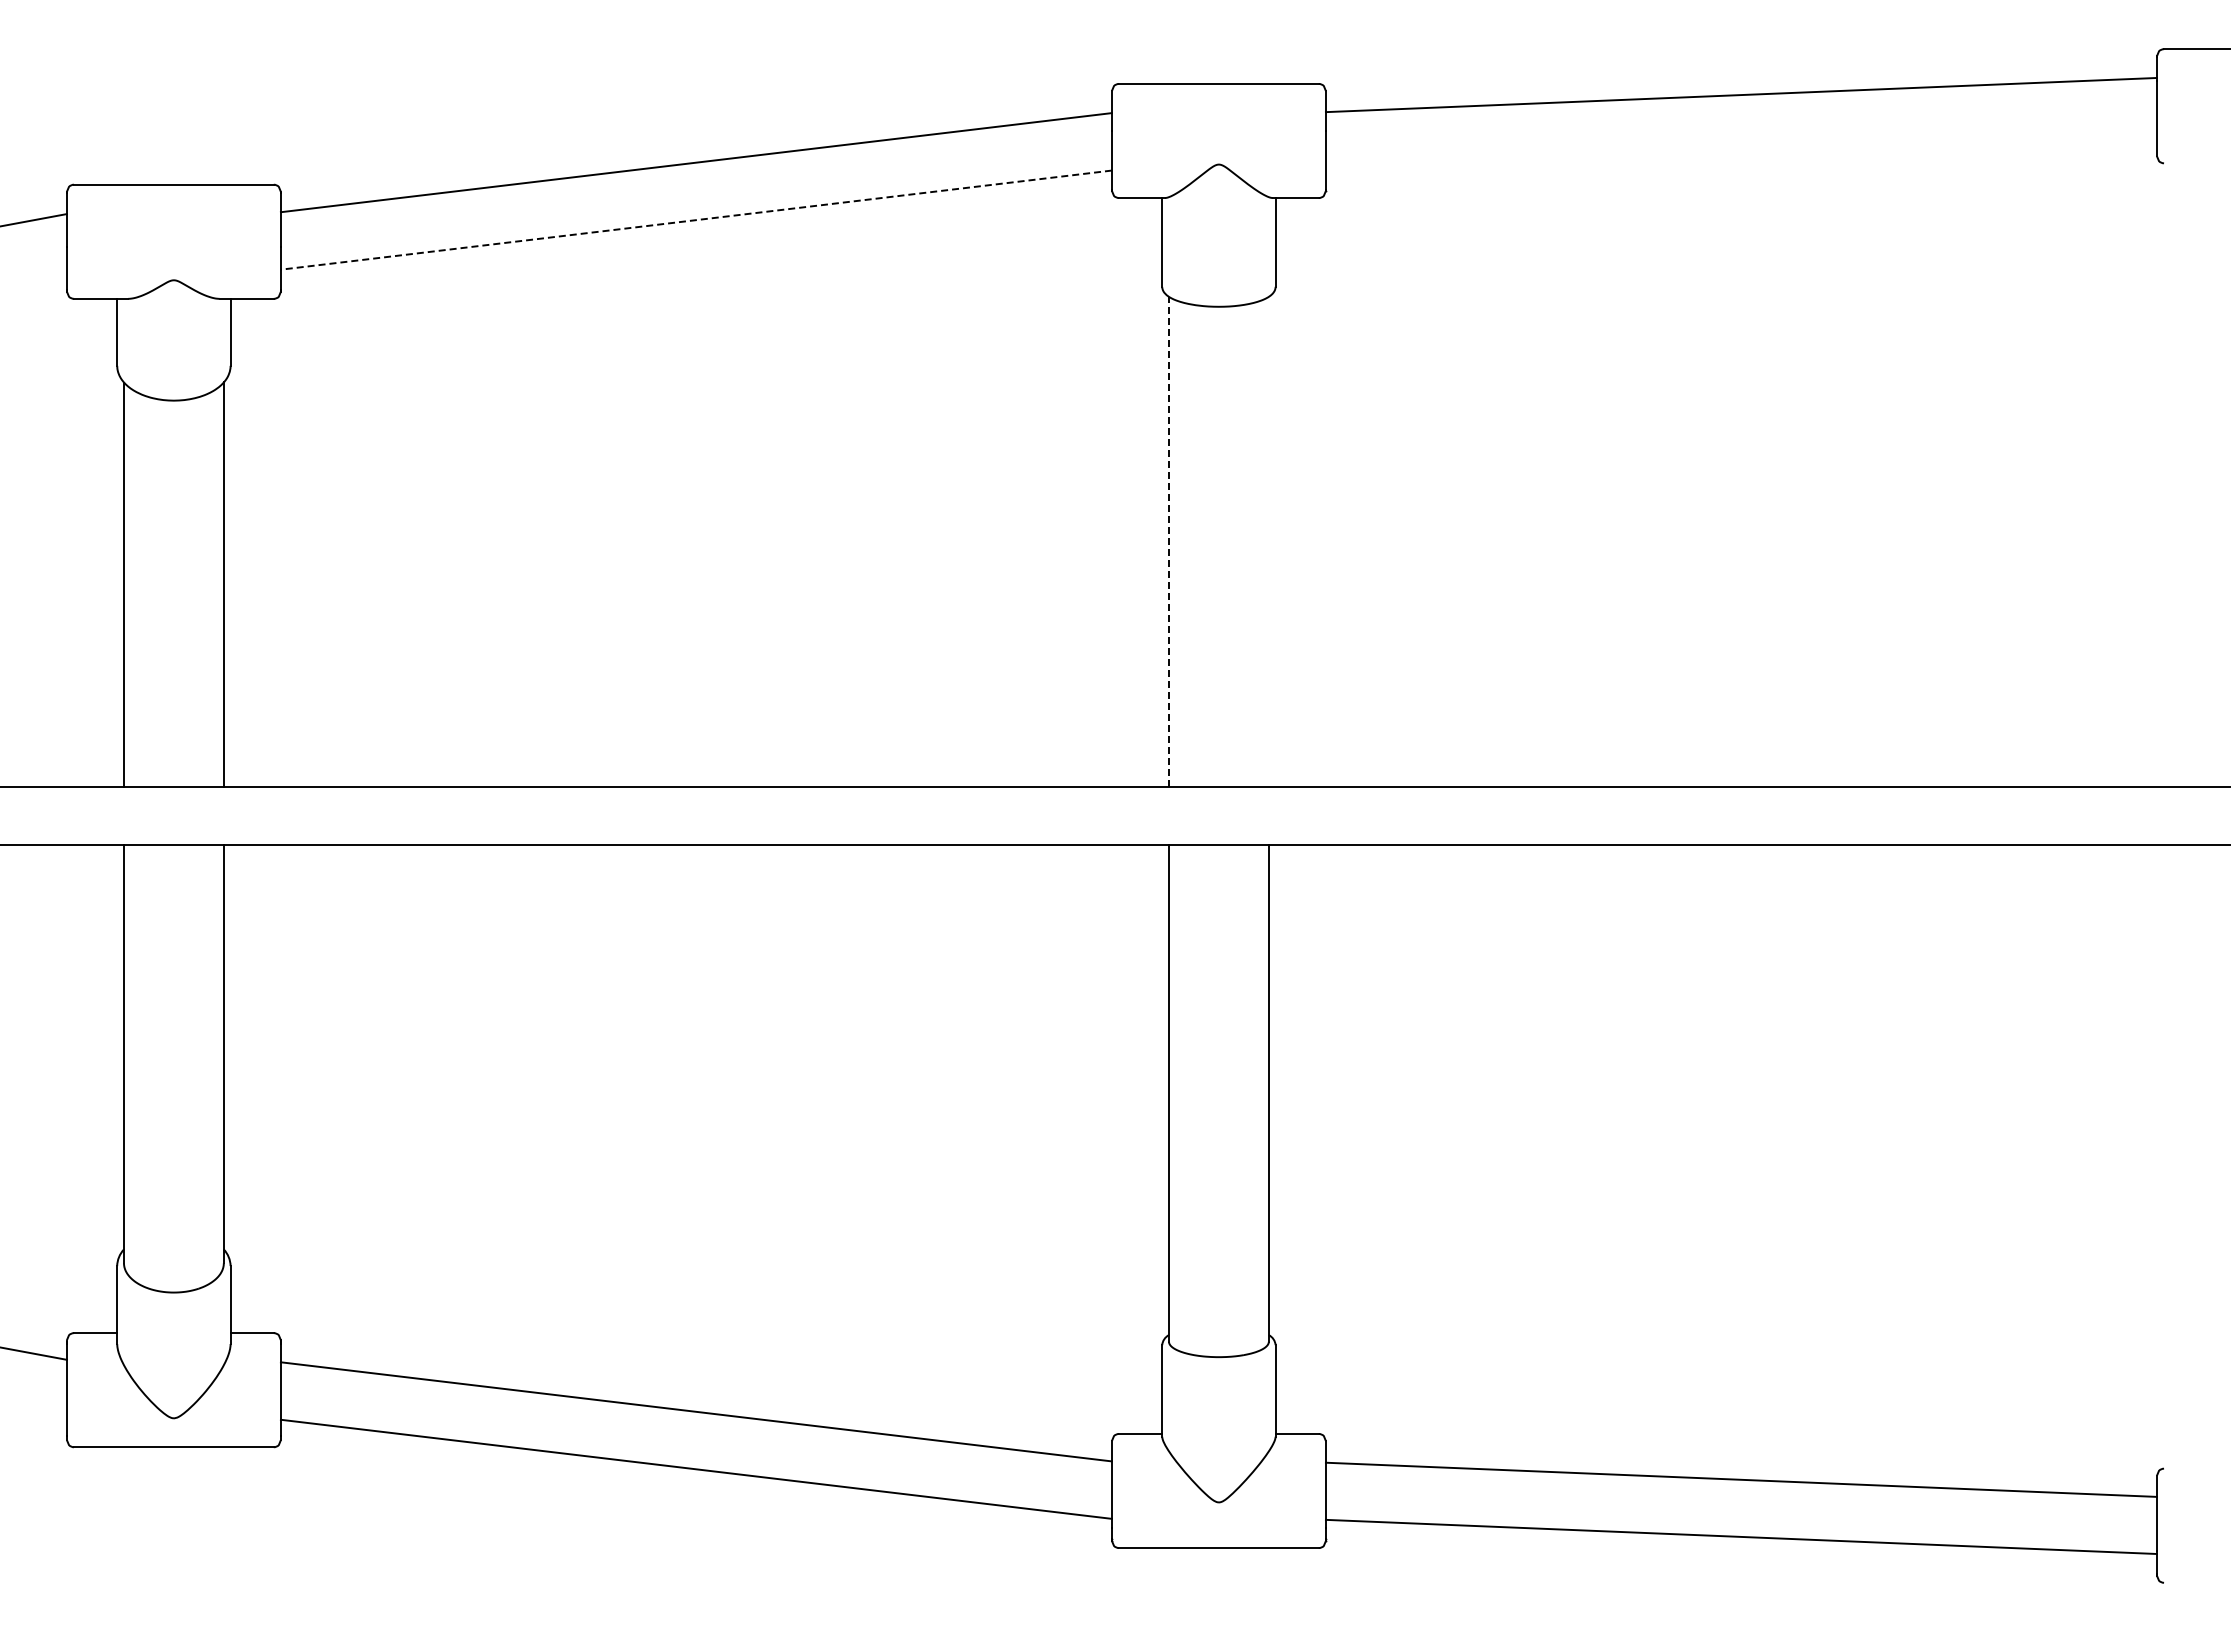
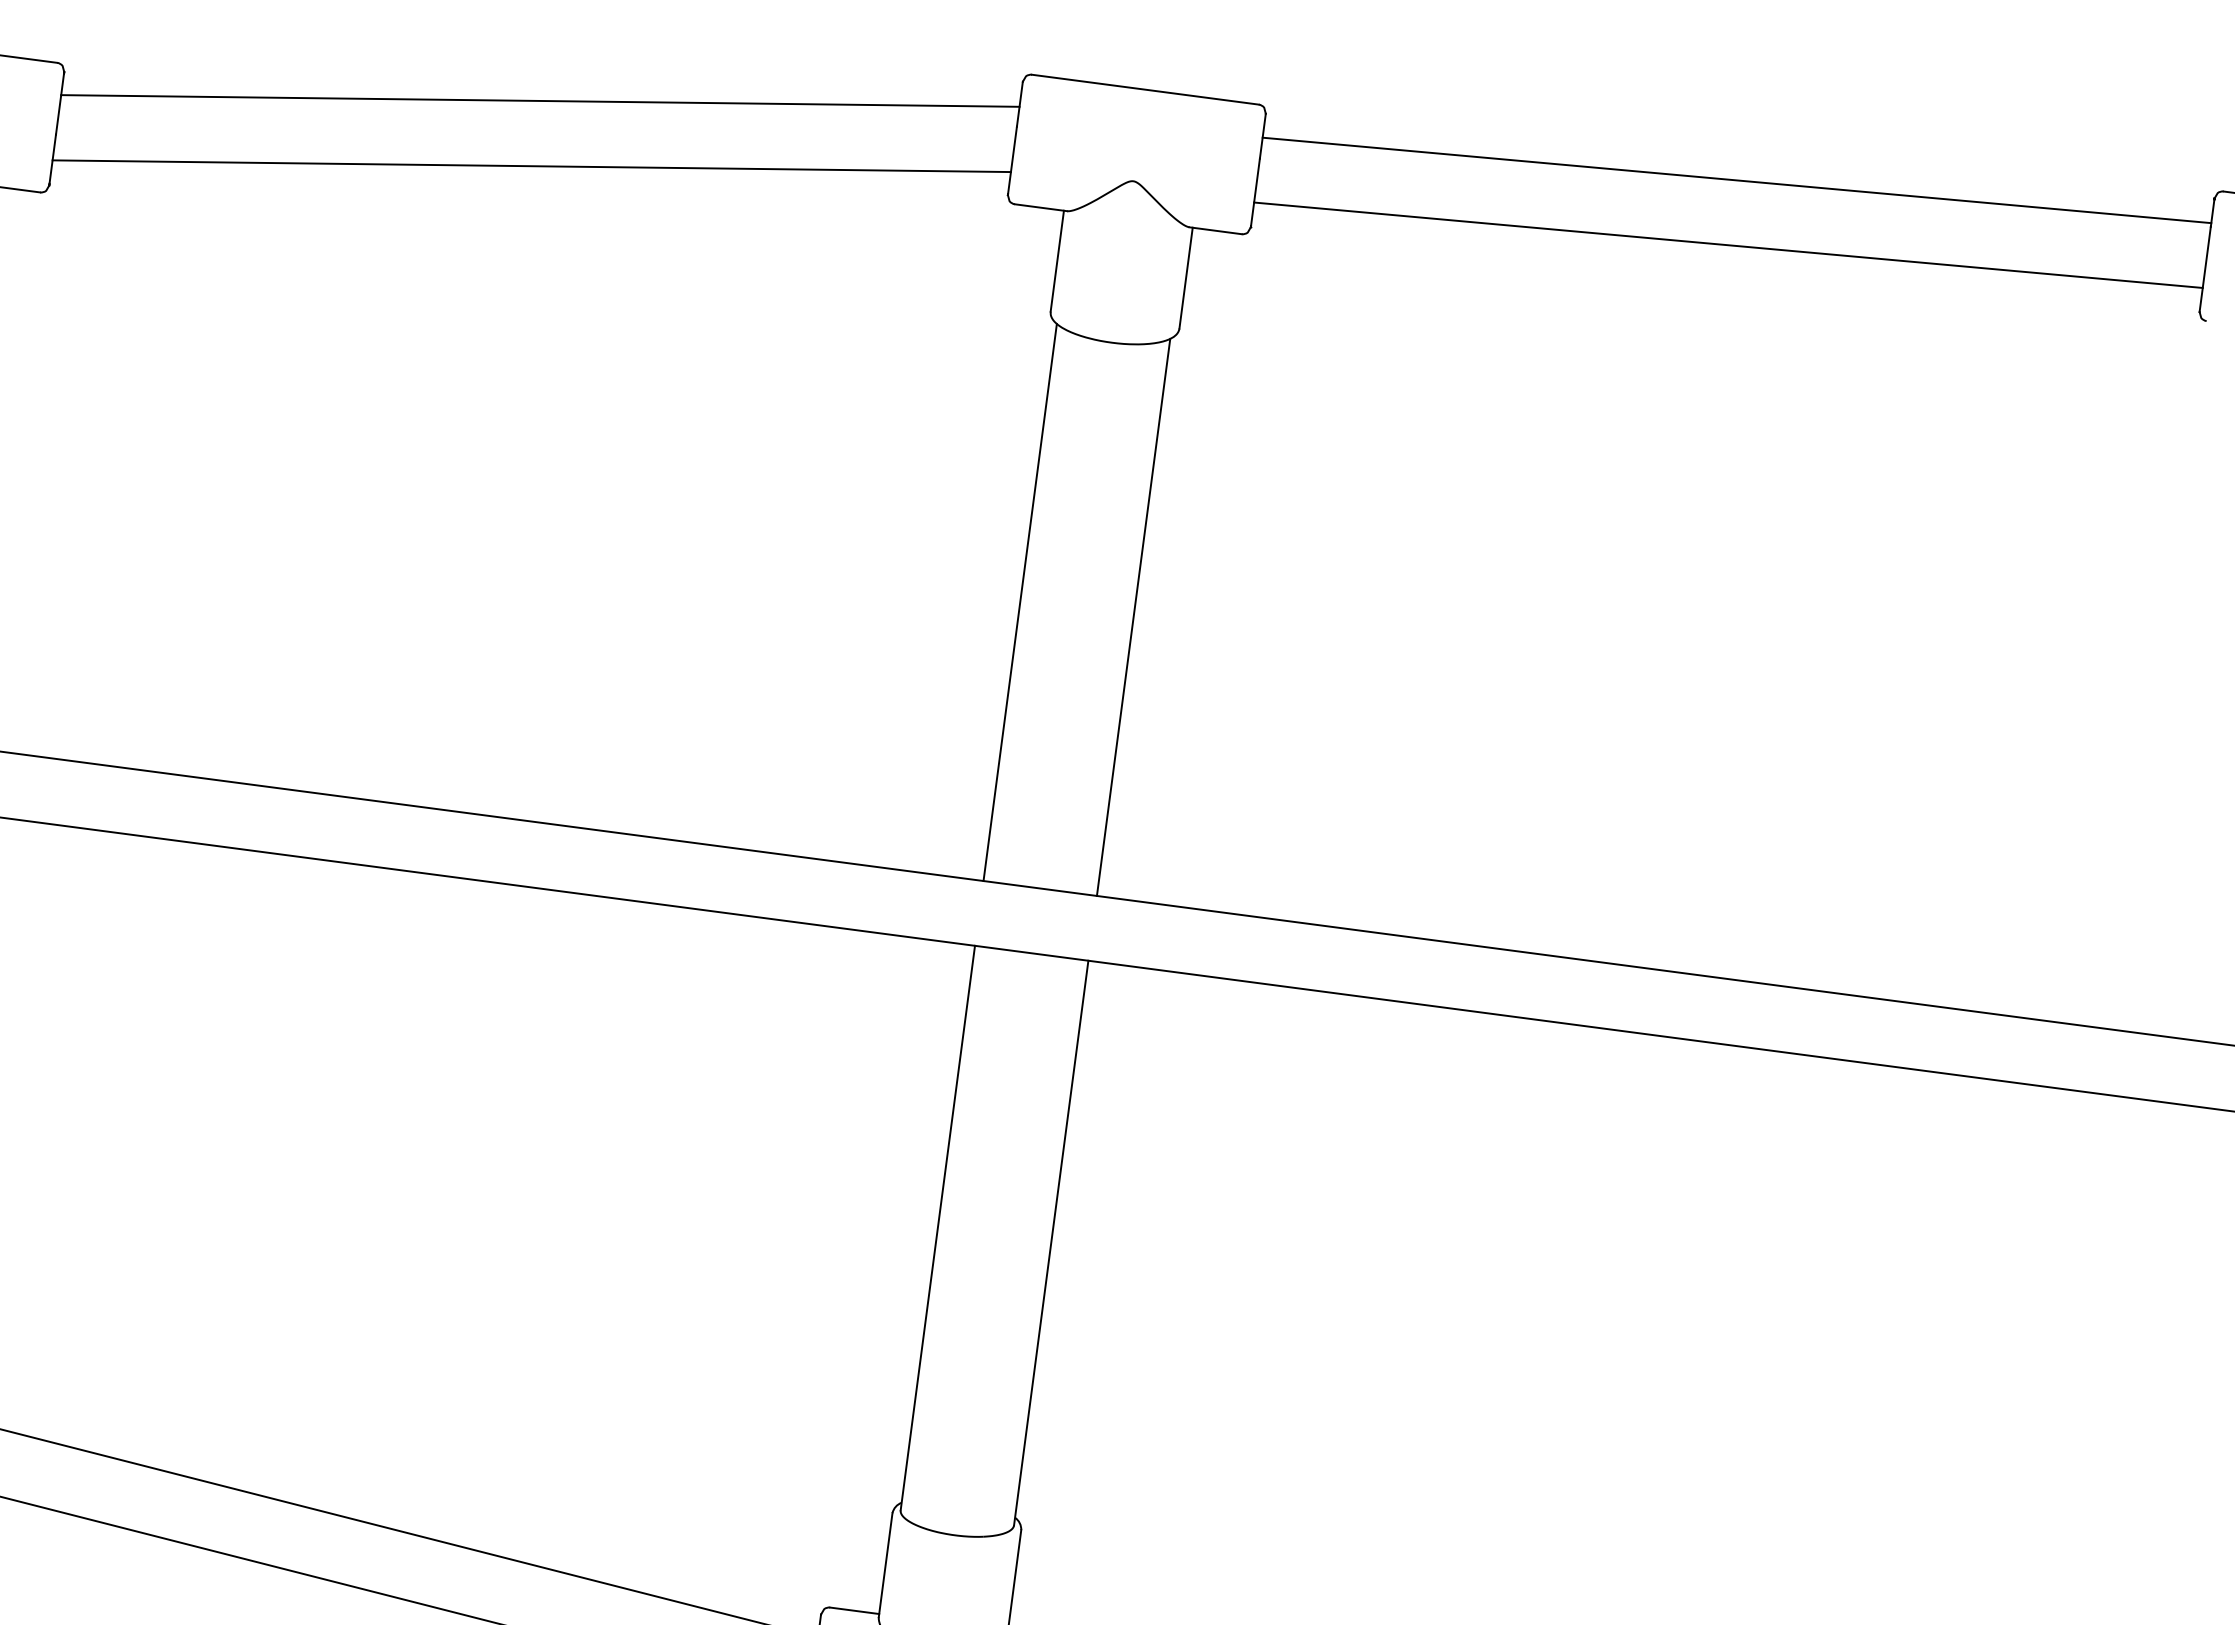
line: (1740, 152) -> (1727, 245), added
line: (695, 220) -> (530, 166), dashed -> solid
line: (1168, 541) -> (1019, 601), dashed -> solid
line: (1268, 541) -> (1133, 616), added

